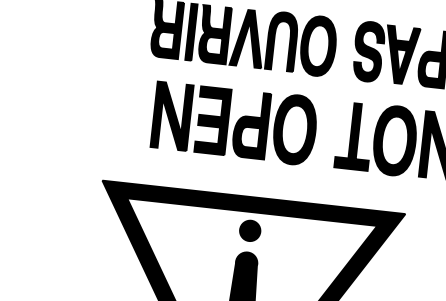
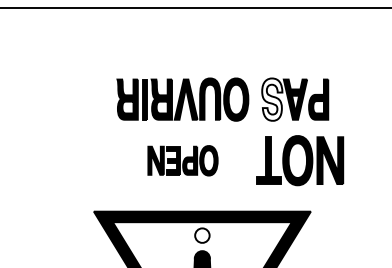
fill: (369, 51) -> (272, 99), removed
part: (234, 122) -> (182, 160), size x0.6
fill: (250, 230) -> (202, 235), removed

